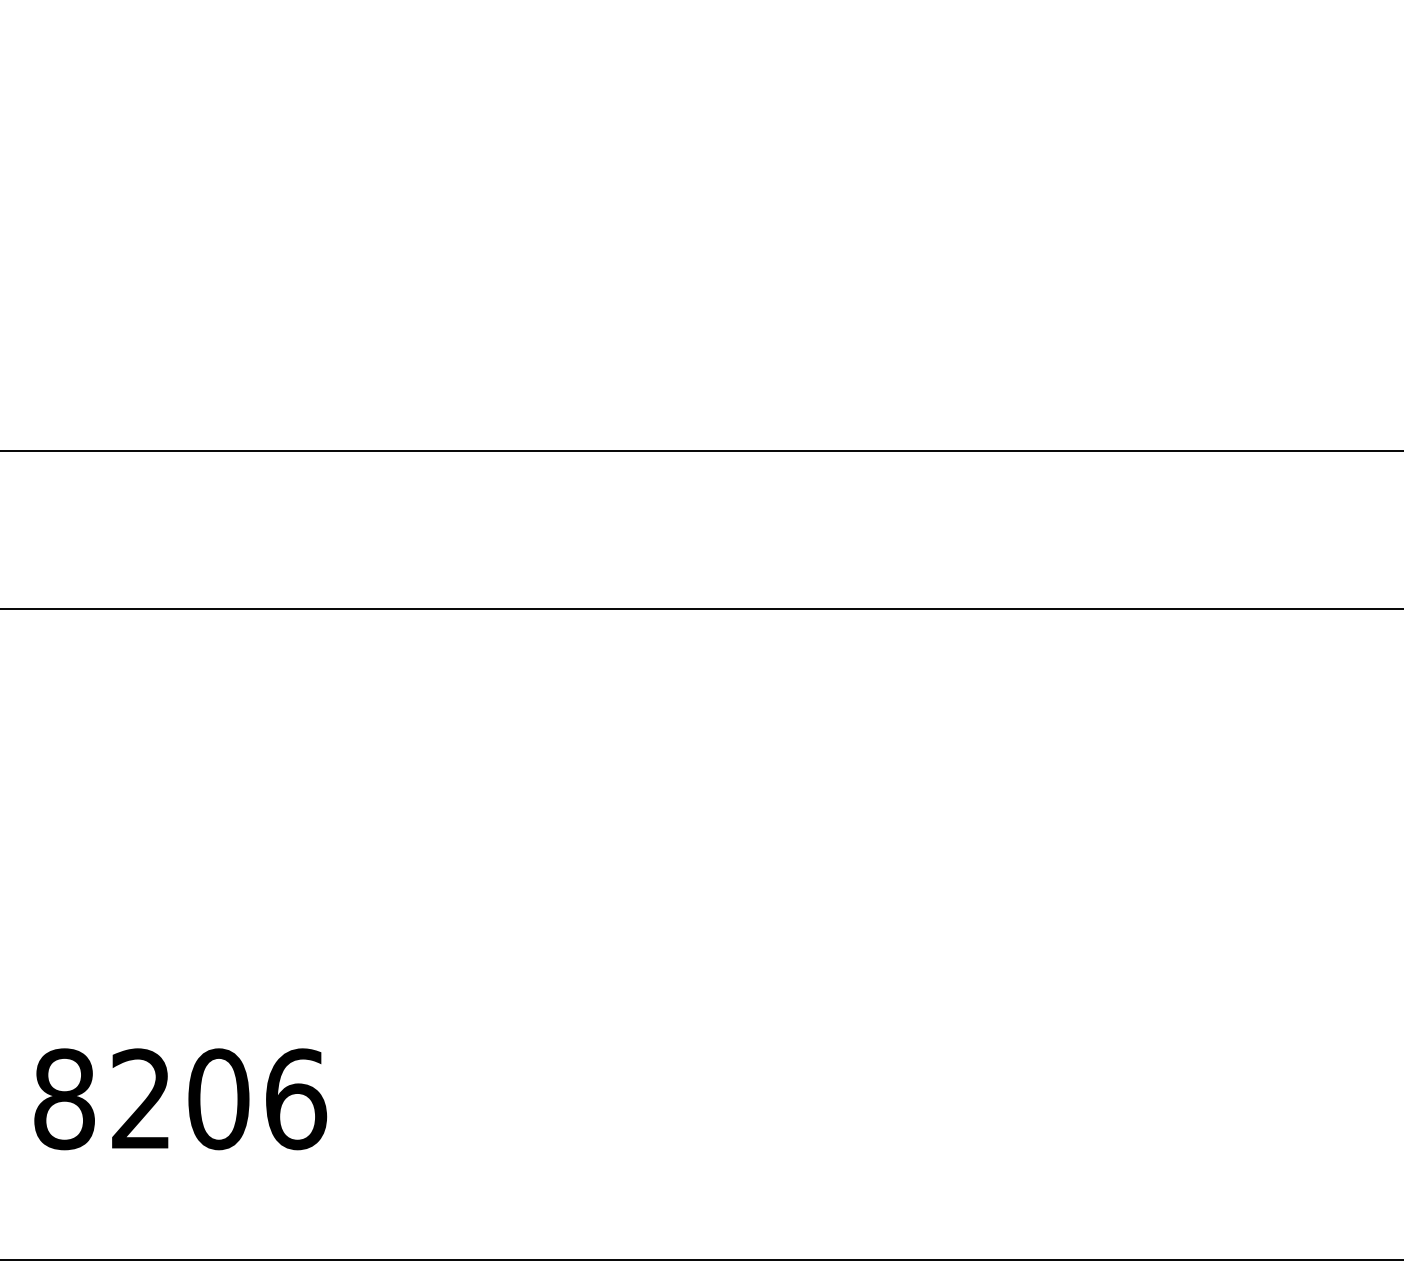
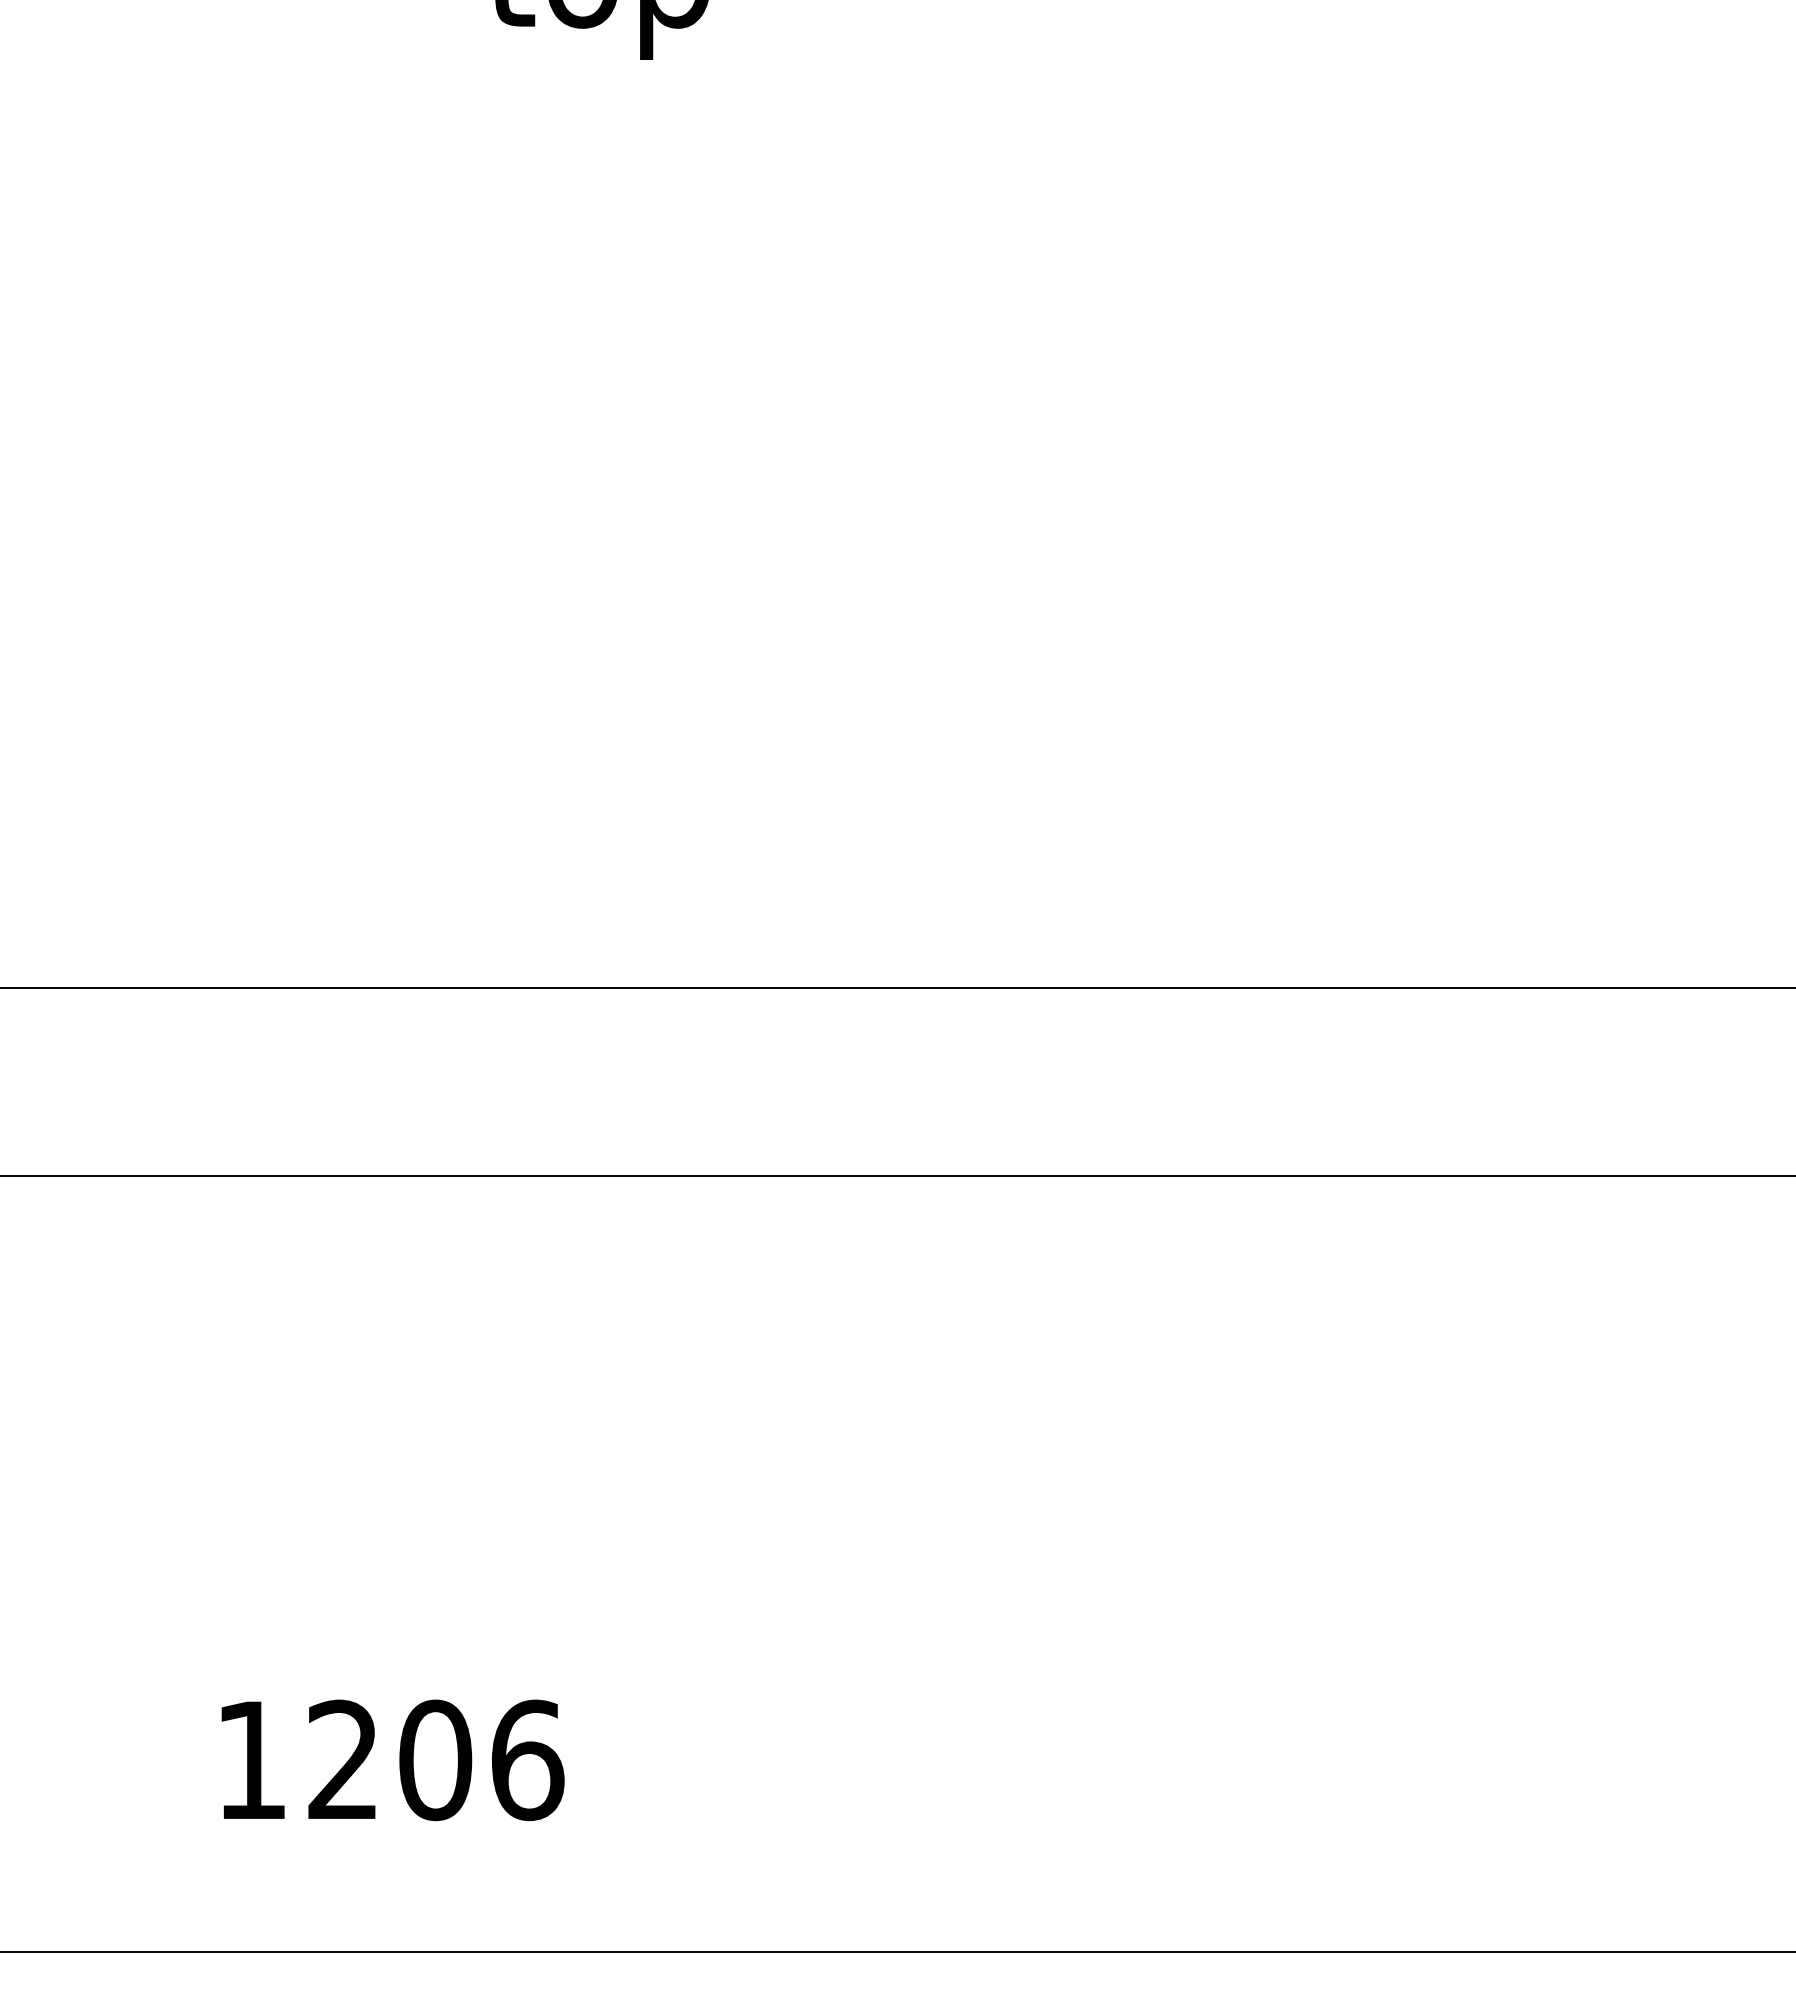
text: (64, 1099) -> (251, 1760), 8206 -> 1206

